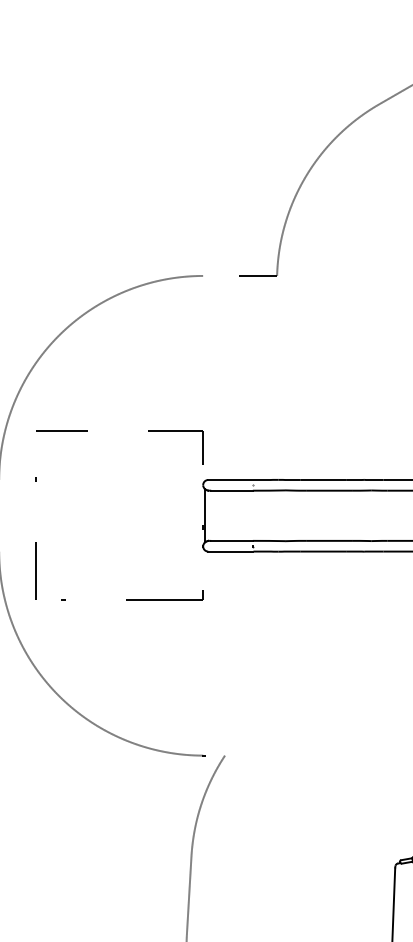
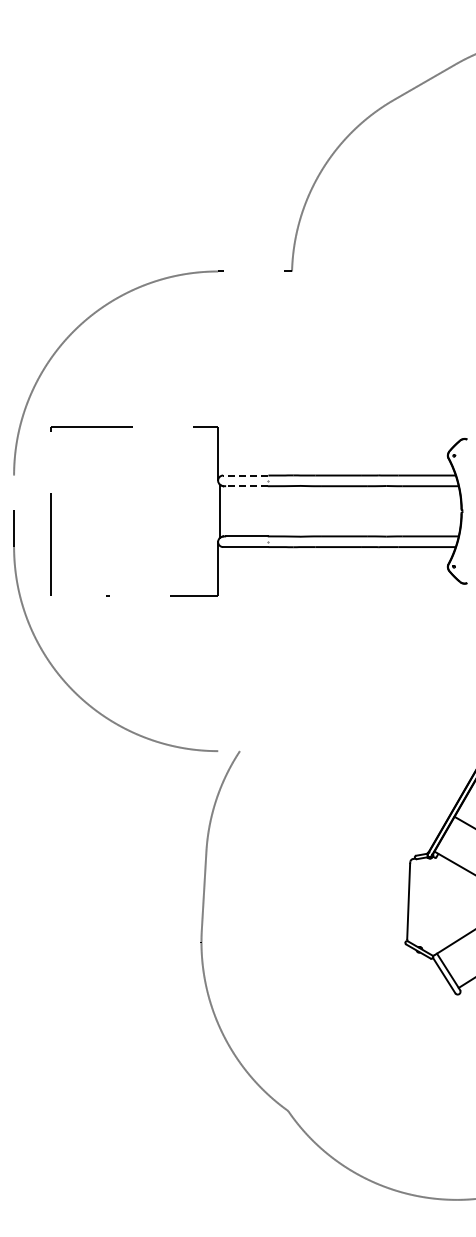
line: (230, 479) -> (245, 475), solid -> dashed
line: (231, 490) -> (246, 486), solid -> dashed

